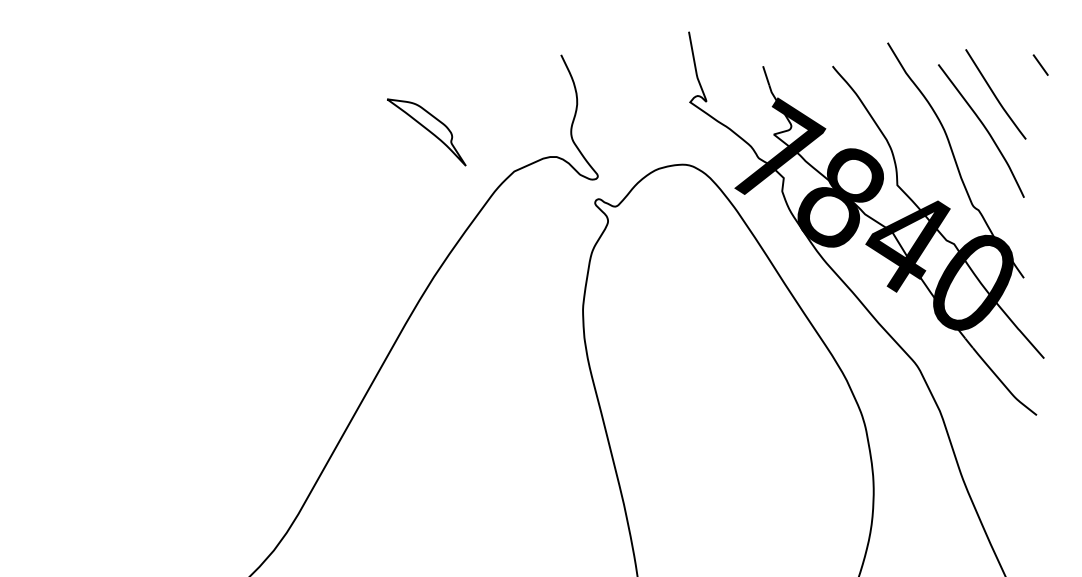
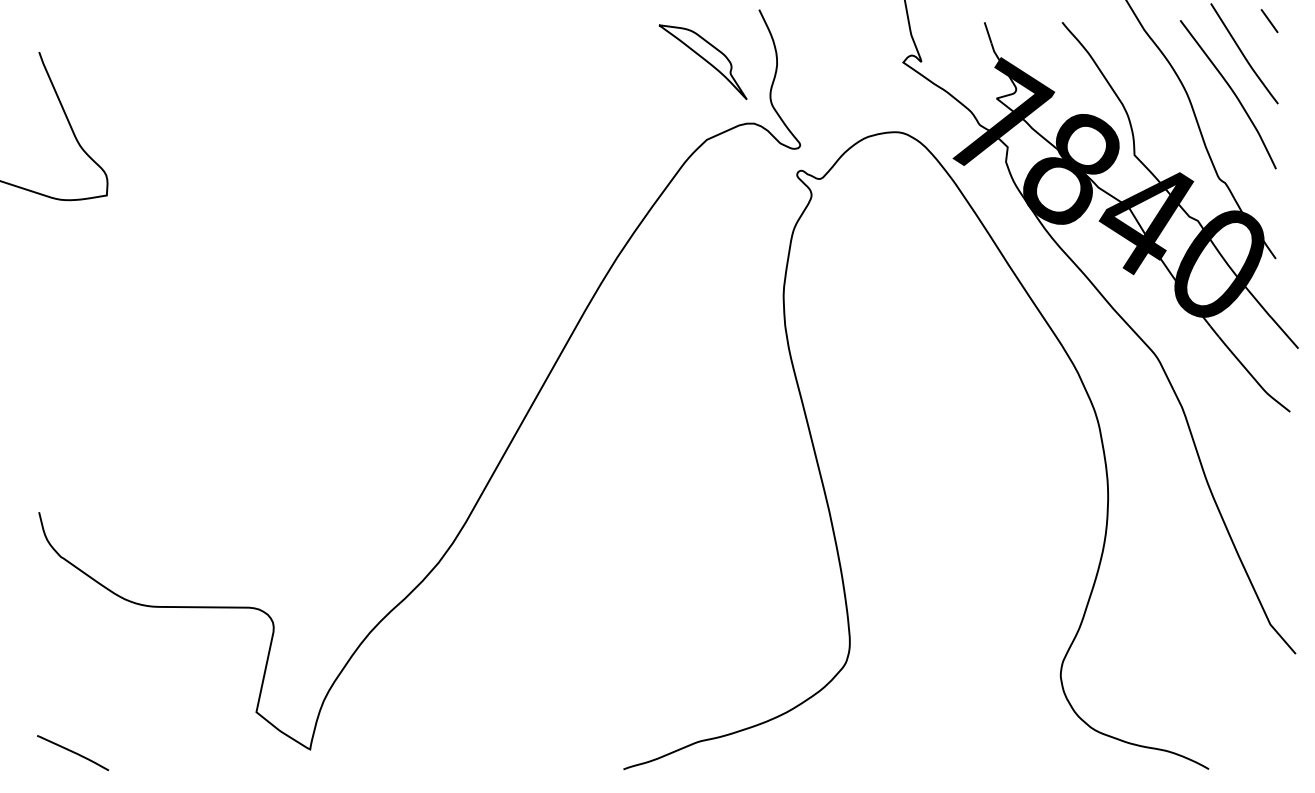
line: (1040, 65) -> (1269, 21), moved
part: (426, 132) -> (702, 62), moved

